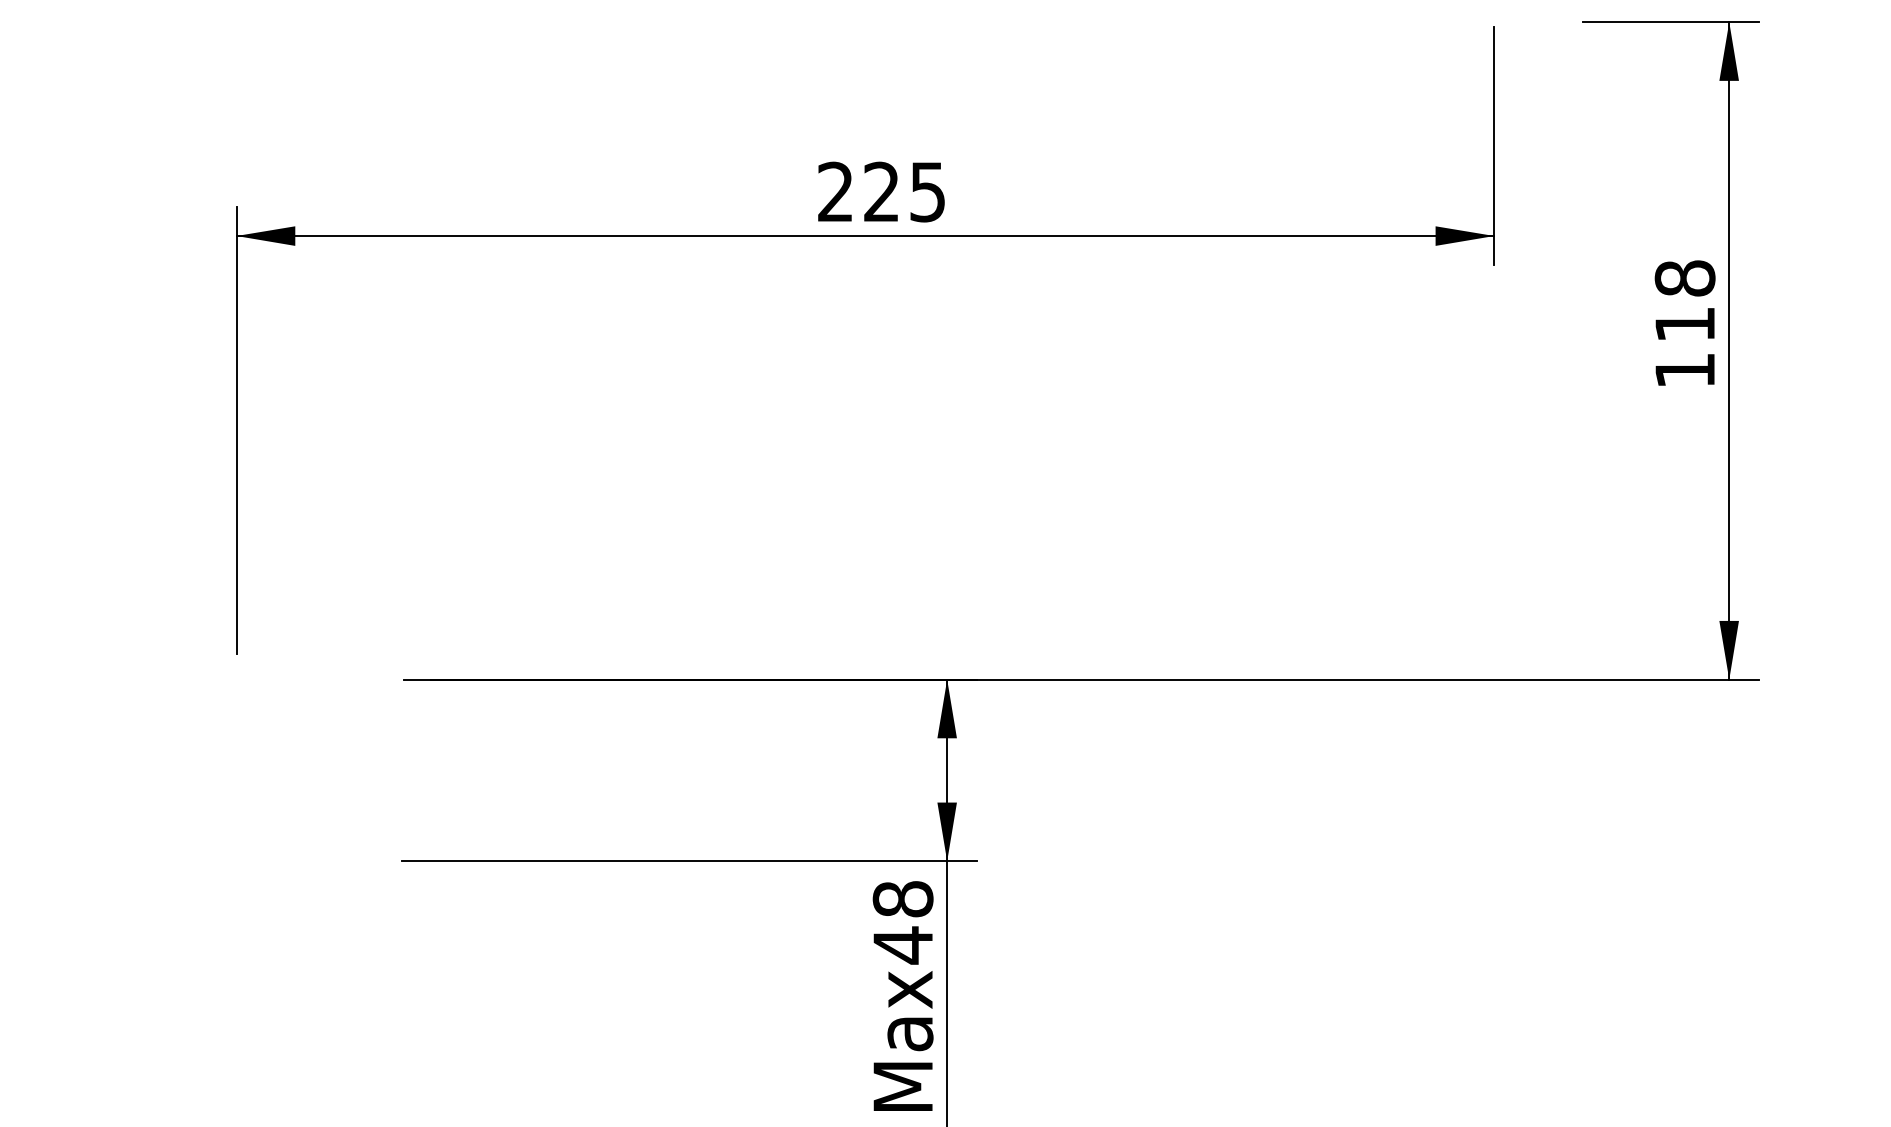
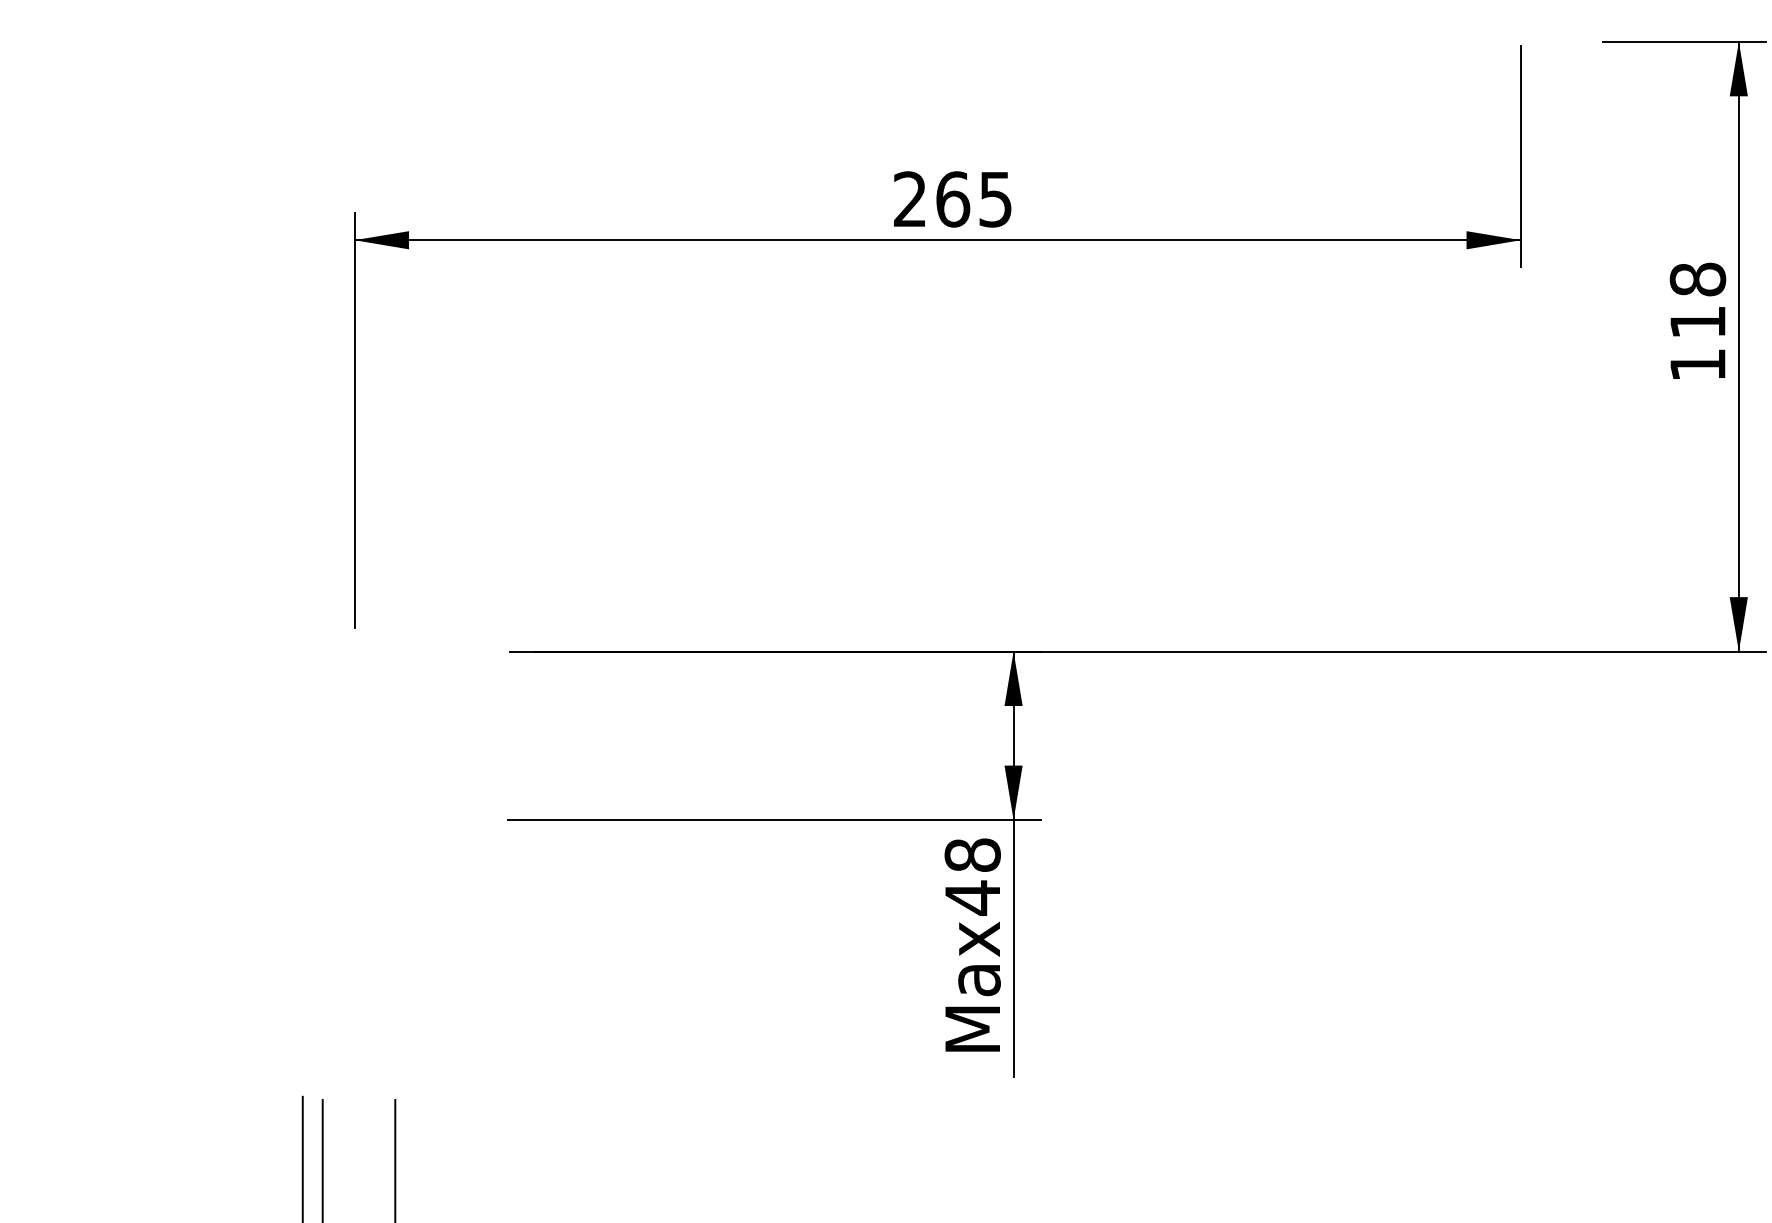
text: (882, 192) -> (953, 199), 225 -> 265

